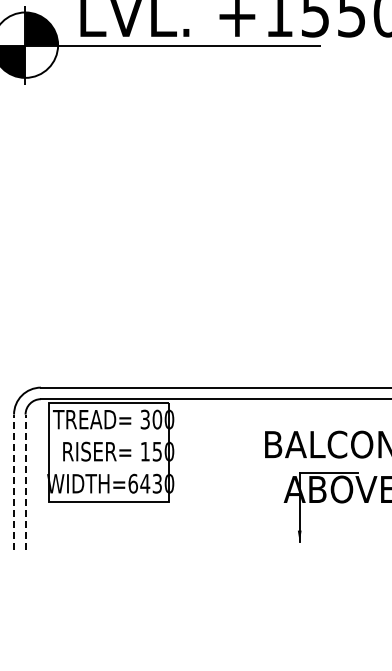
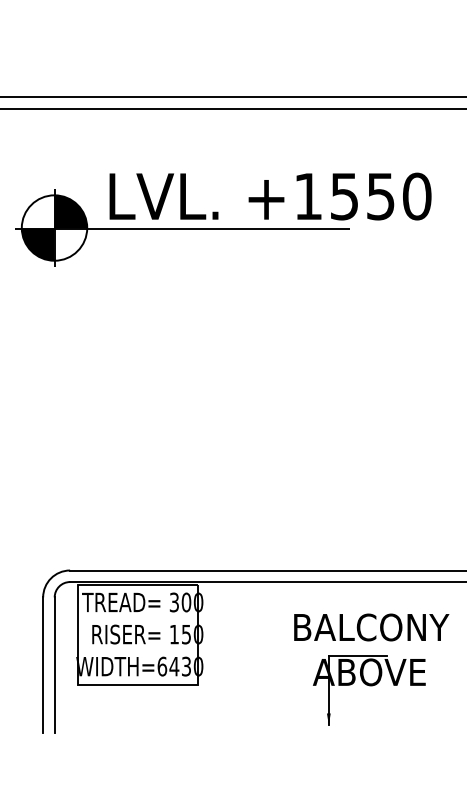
line: (14, 482) -> (43, 665), dashed -> solid
line: (25, 482) -> (54, 665), dashed -> solid

